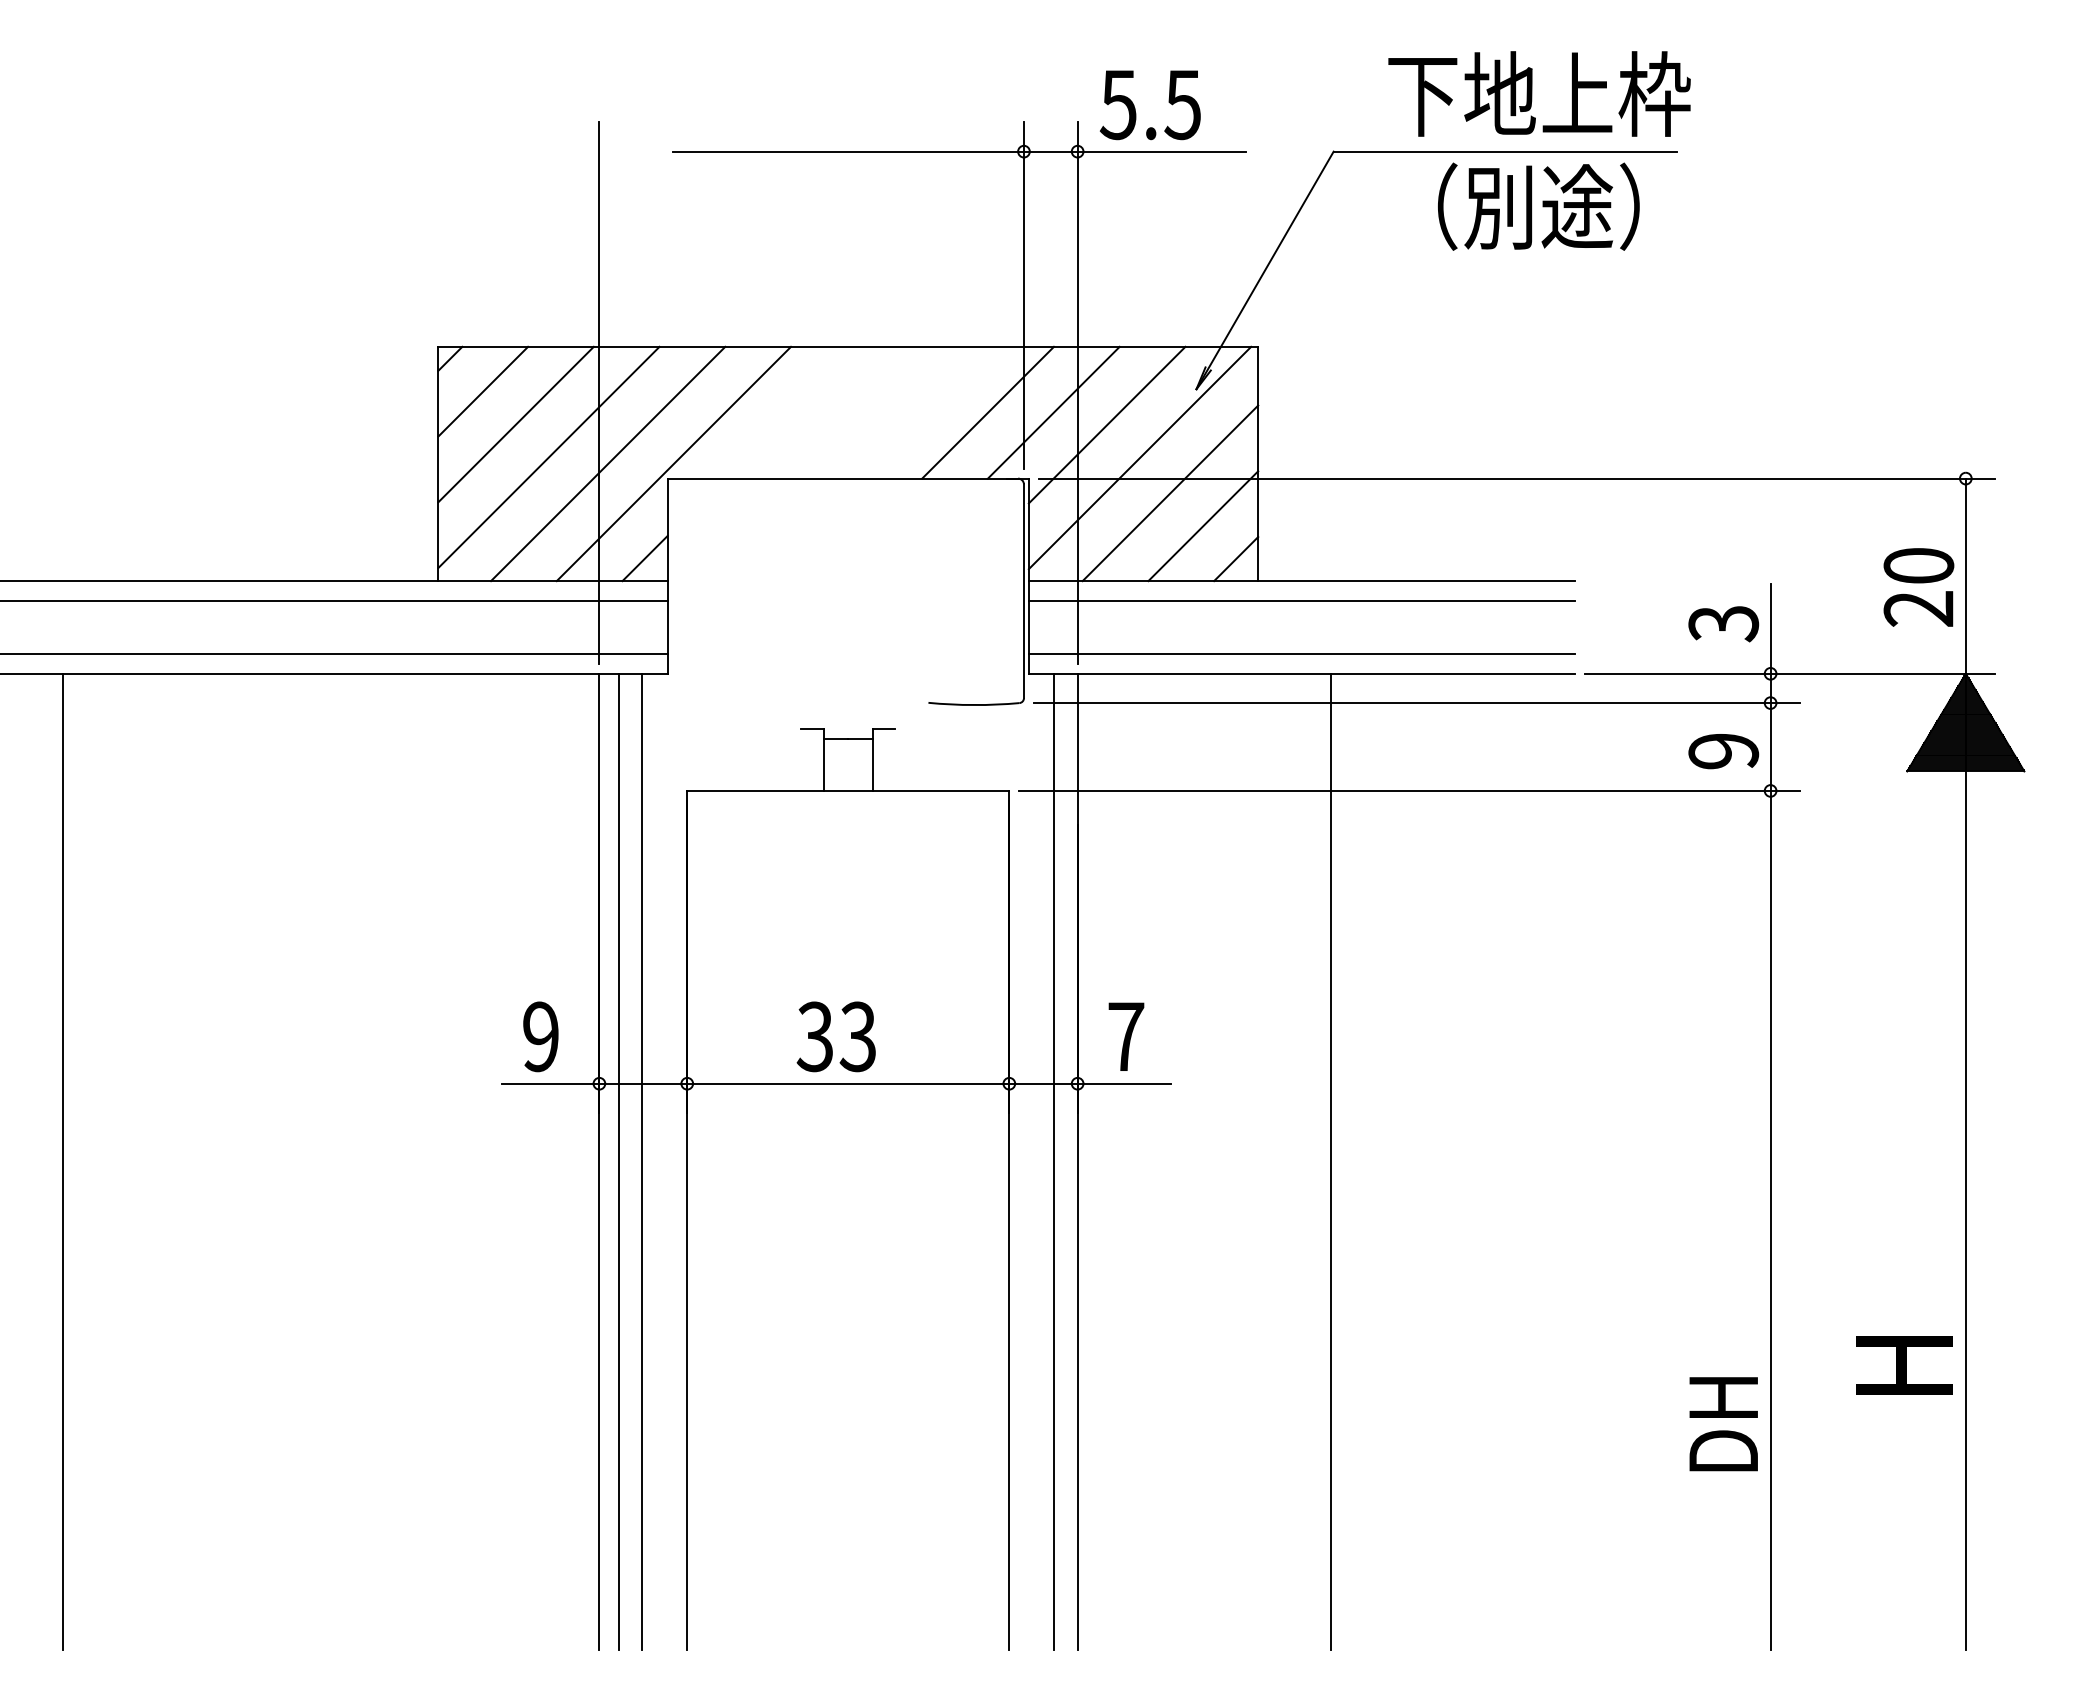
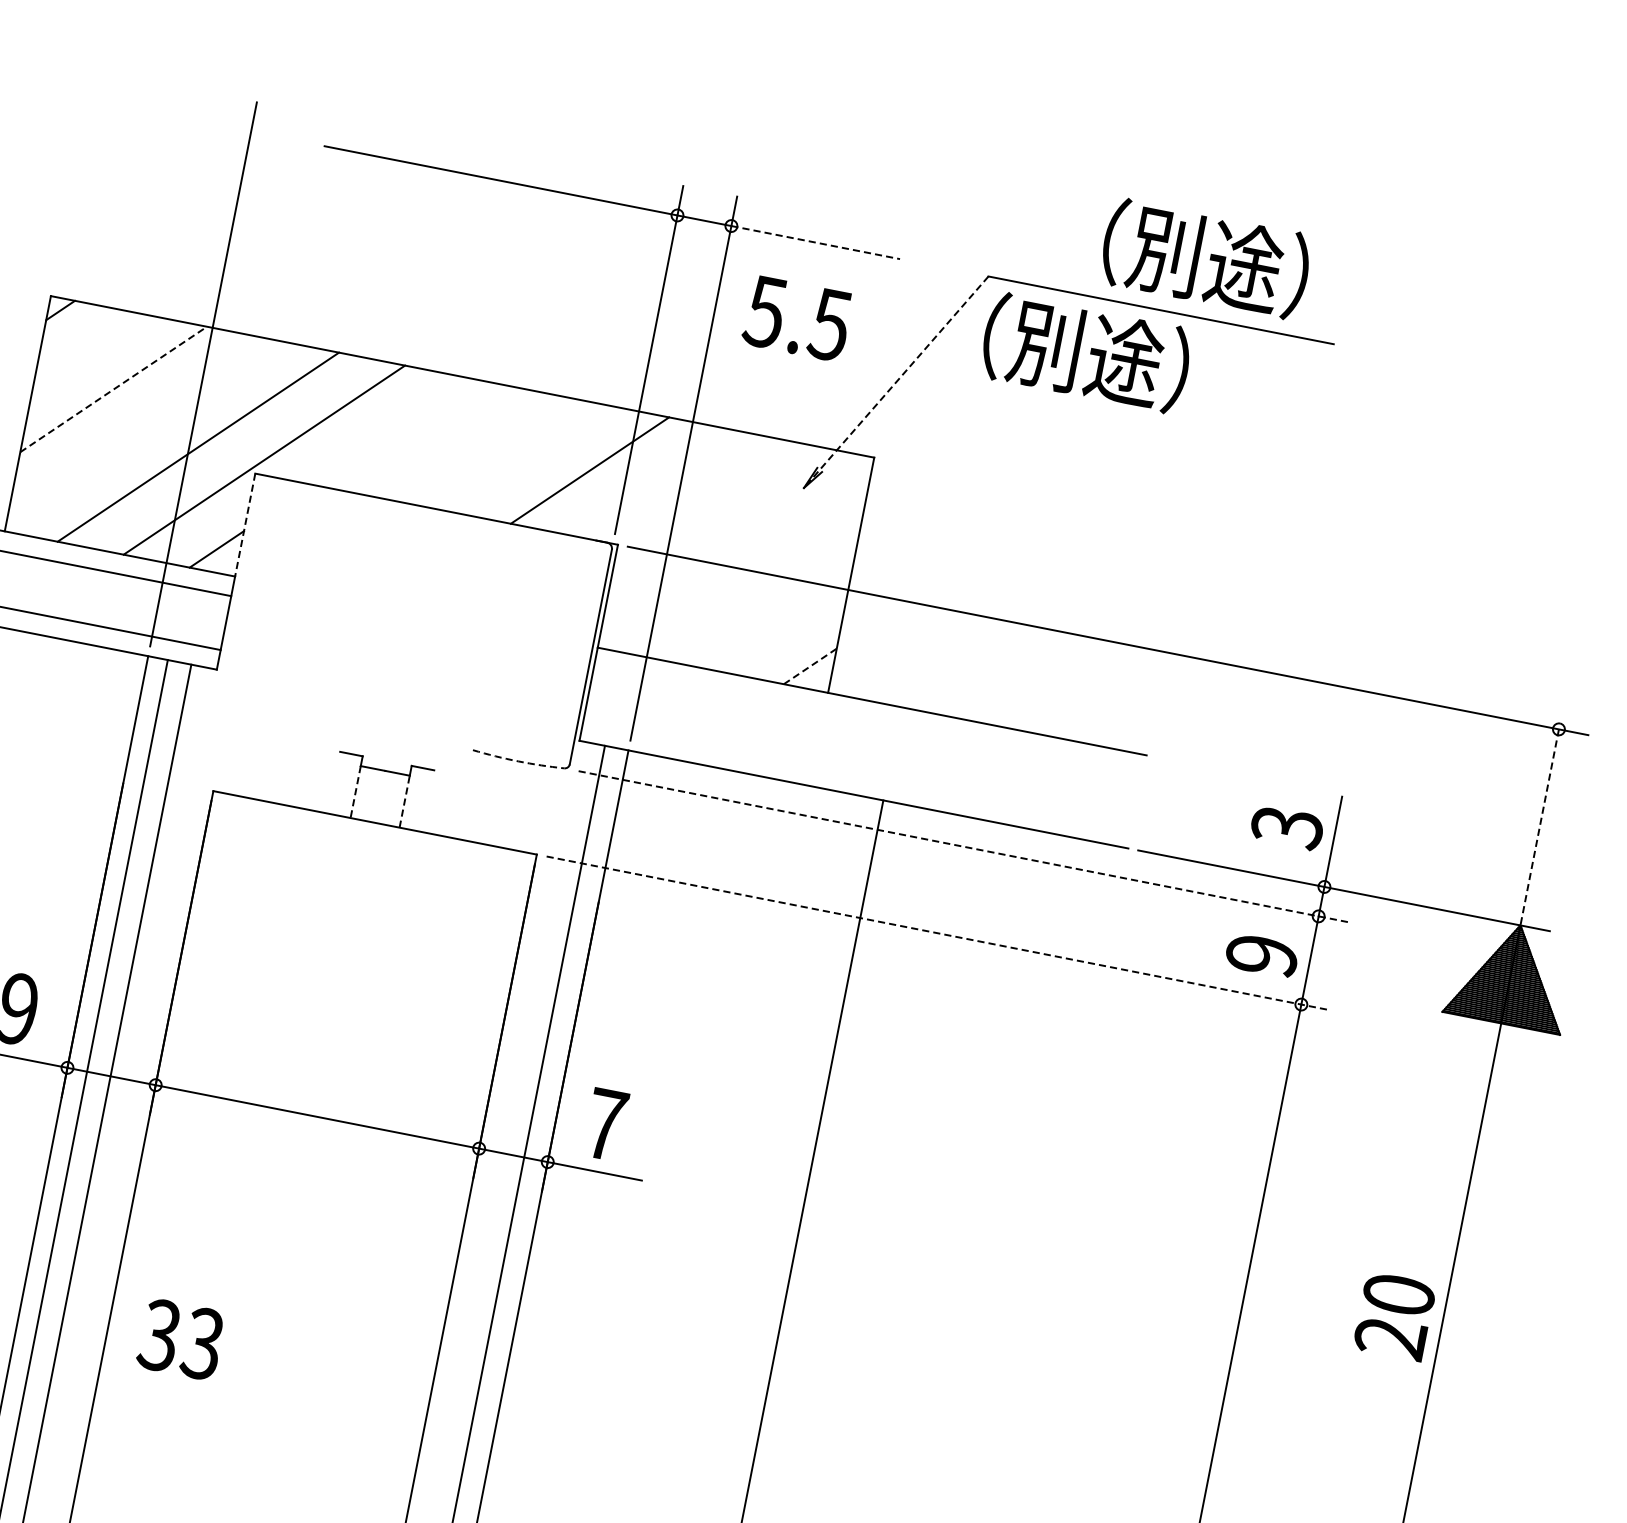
text: (1539, 93) -> (1206, 258), 下地上枠 -> （別途）
text: (1149, 105) -> (796, 318), moved
line: (1161, 151) -> (815, 242), solid -> dashed
text: (1538, 206) -> (1085, 352), moved
line: (1264, 270) -> (895, 382), solid -> dashed
line: (483, 391) -> (87, 349), removed
line: (1053, 412) -> (655, 483), removed
line: (516, 424) -> (114, 389), solid -> dashed
line: (1106, 424) -> (706, 505), removed
line: (548, 457) -> (139, 428), removed
line: (1139, 457) -> (733, 545), removed
line: (1170, 493) -> (757, 587), removed
line: (1203, 526) -> (783, 627), removed
line: (667, 530) -> (244, 525), solid -> dashed
line: (1236, 558) -> (810, 665), solid -> dashed
line: (1965, 576) -> (1539, 827), solid -> dashed
text: (1918, 587) -> (1394, 1316), moved
line: (1301, 600) -> (867, 720), removed
line: (1301, 654) -> (857, 775), removed
line: (1417, 703) -> (963, 847), solid -> dashed
arc: (973, 705) -> (517, 761), solid -> dashed
line: (823, 765) -> (355, 792), solid -> dashed
line: (872, 765) -> (404, 802), solid -> dashed
line: (1410, 790) -> (939, 933), solid -> dashed
text: (835, 1036) -> (180, 1338), moved

